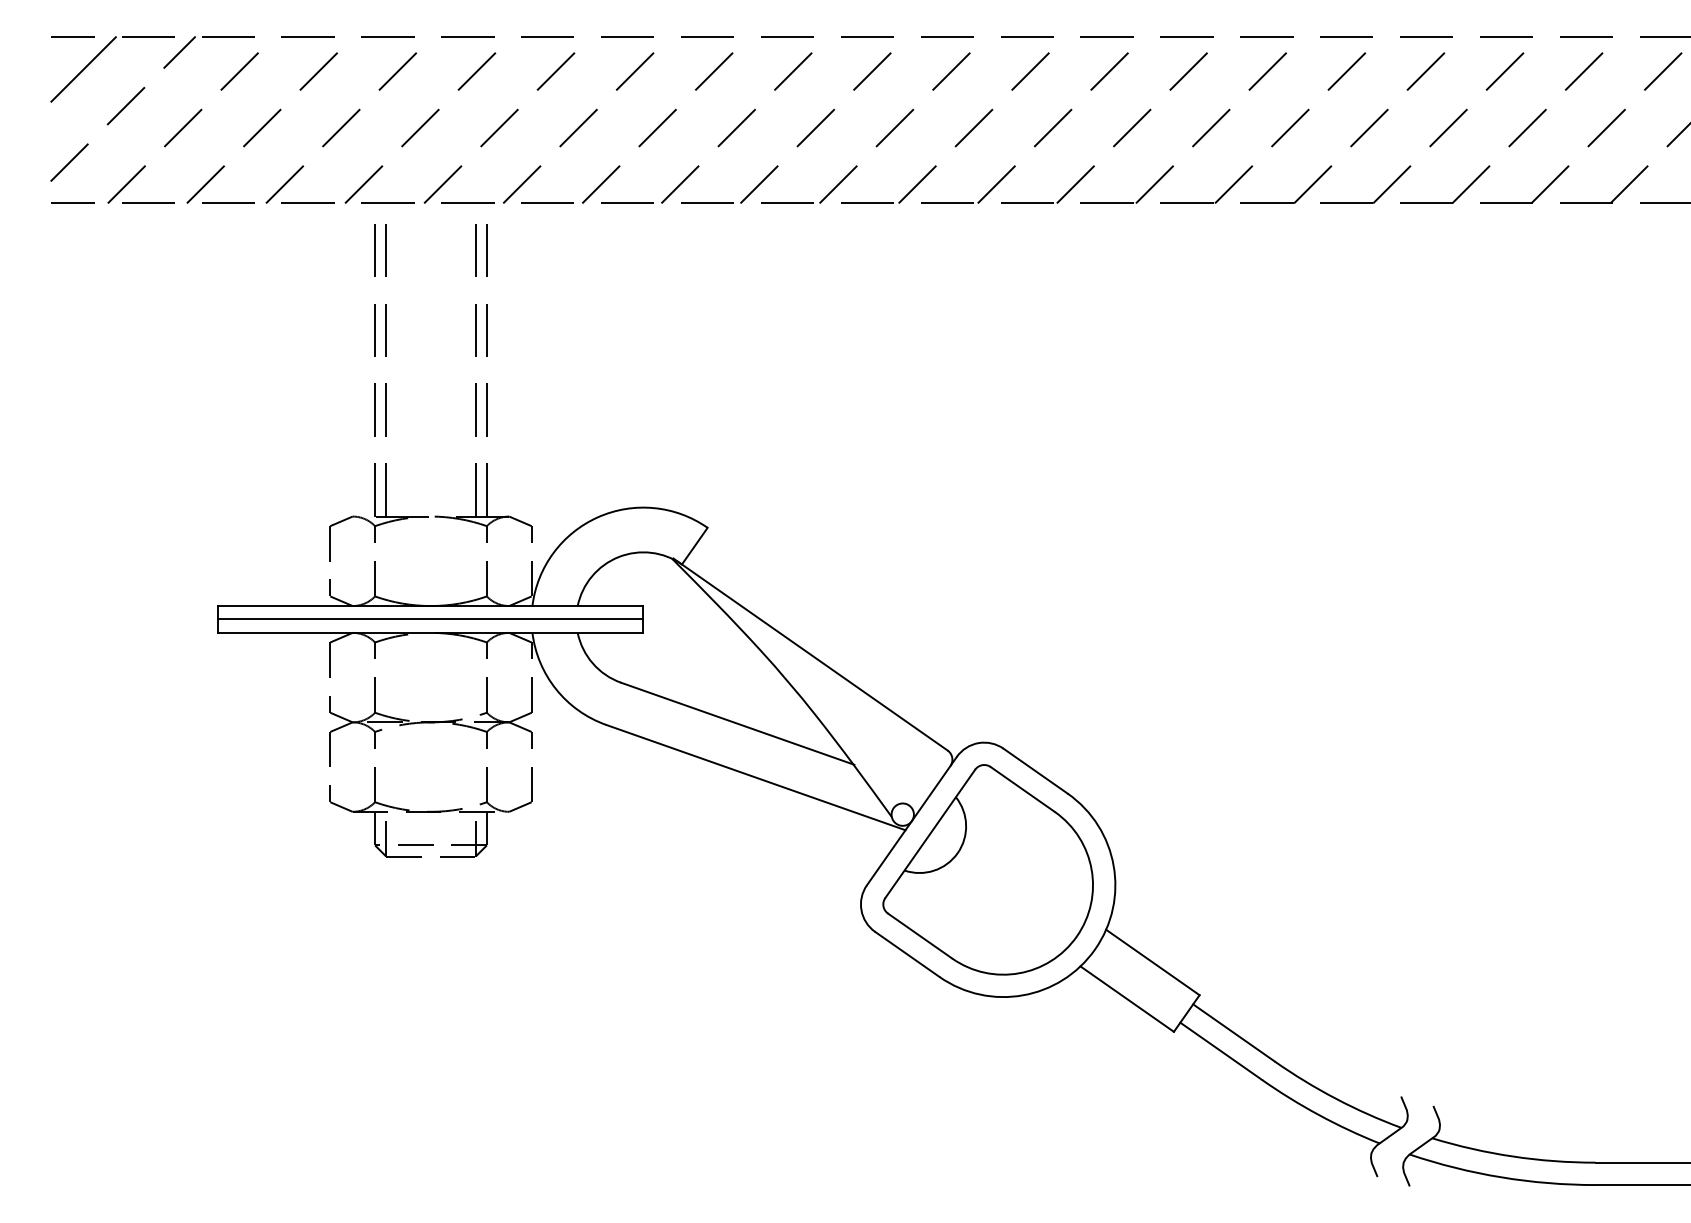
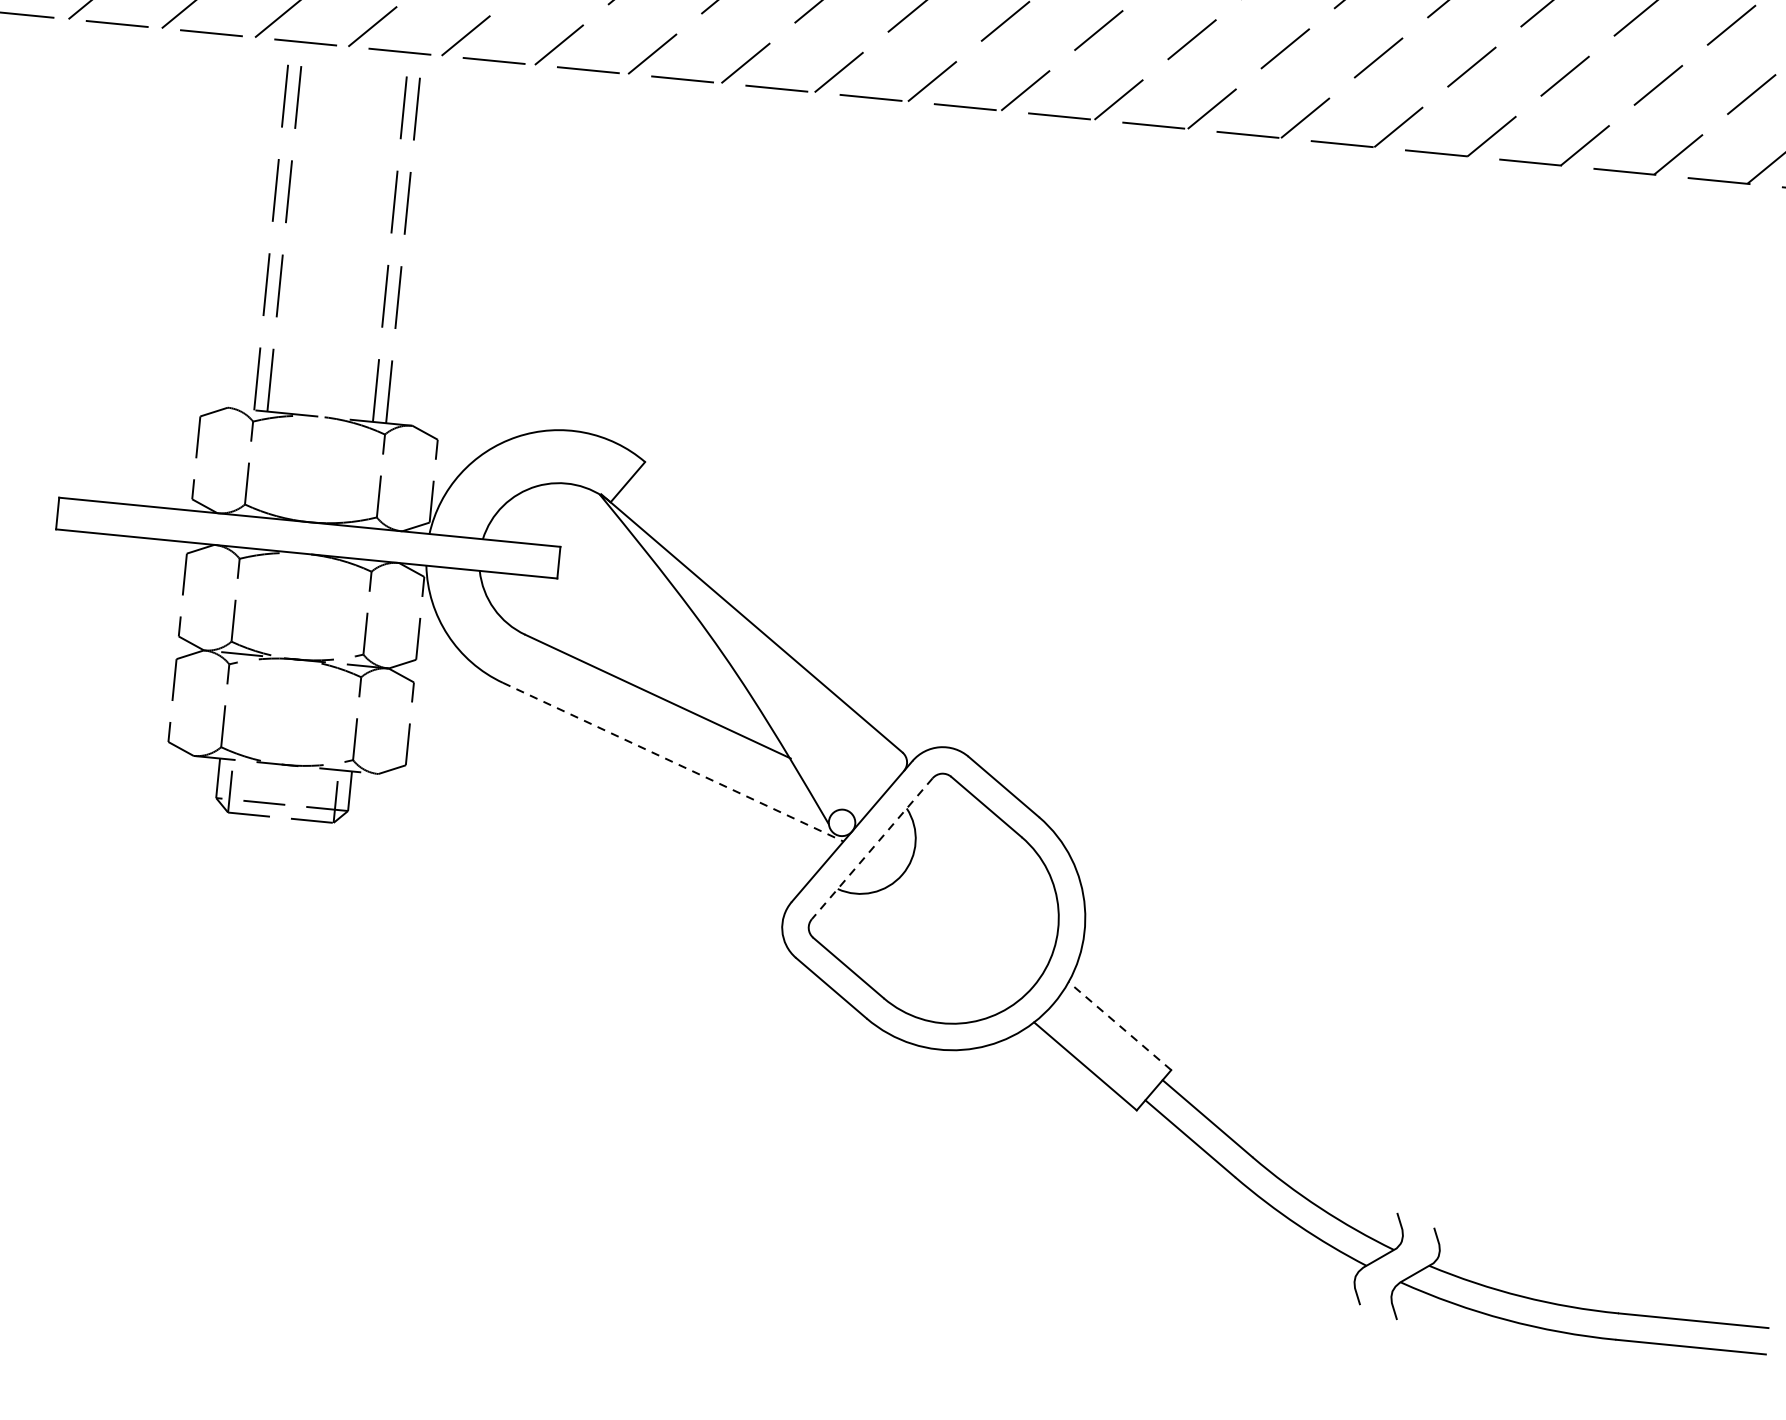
line: (430, 619) -> (307, 538), removed
line: (755, 777) -> (672, 762), solid -> dashed
line: (929, 834) -> (871, 849), solid -> dashed
line: (1152, 962) -> (1119, 1026), solid -> dashed

